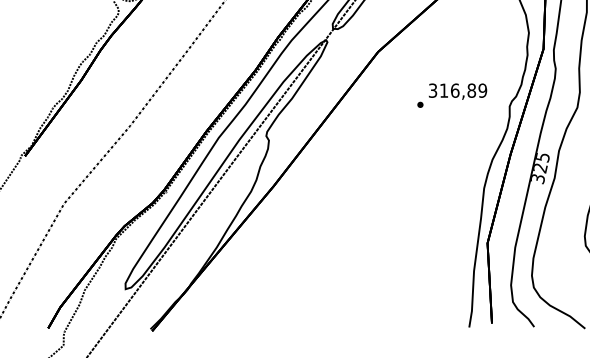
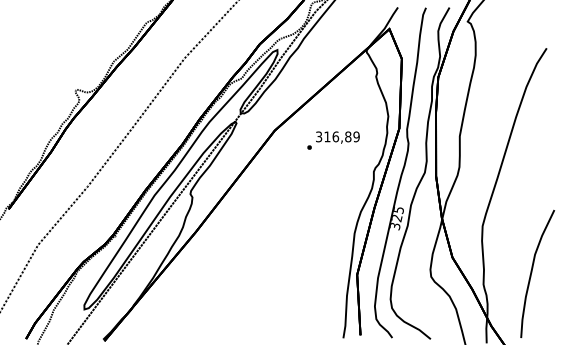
text: (452, 95) -> (333, 140), moved

